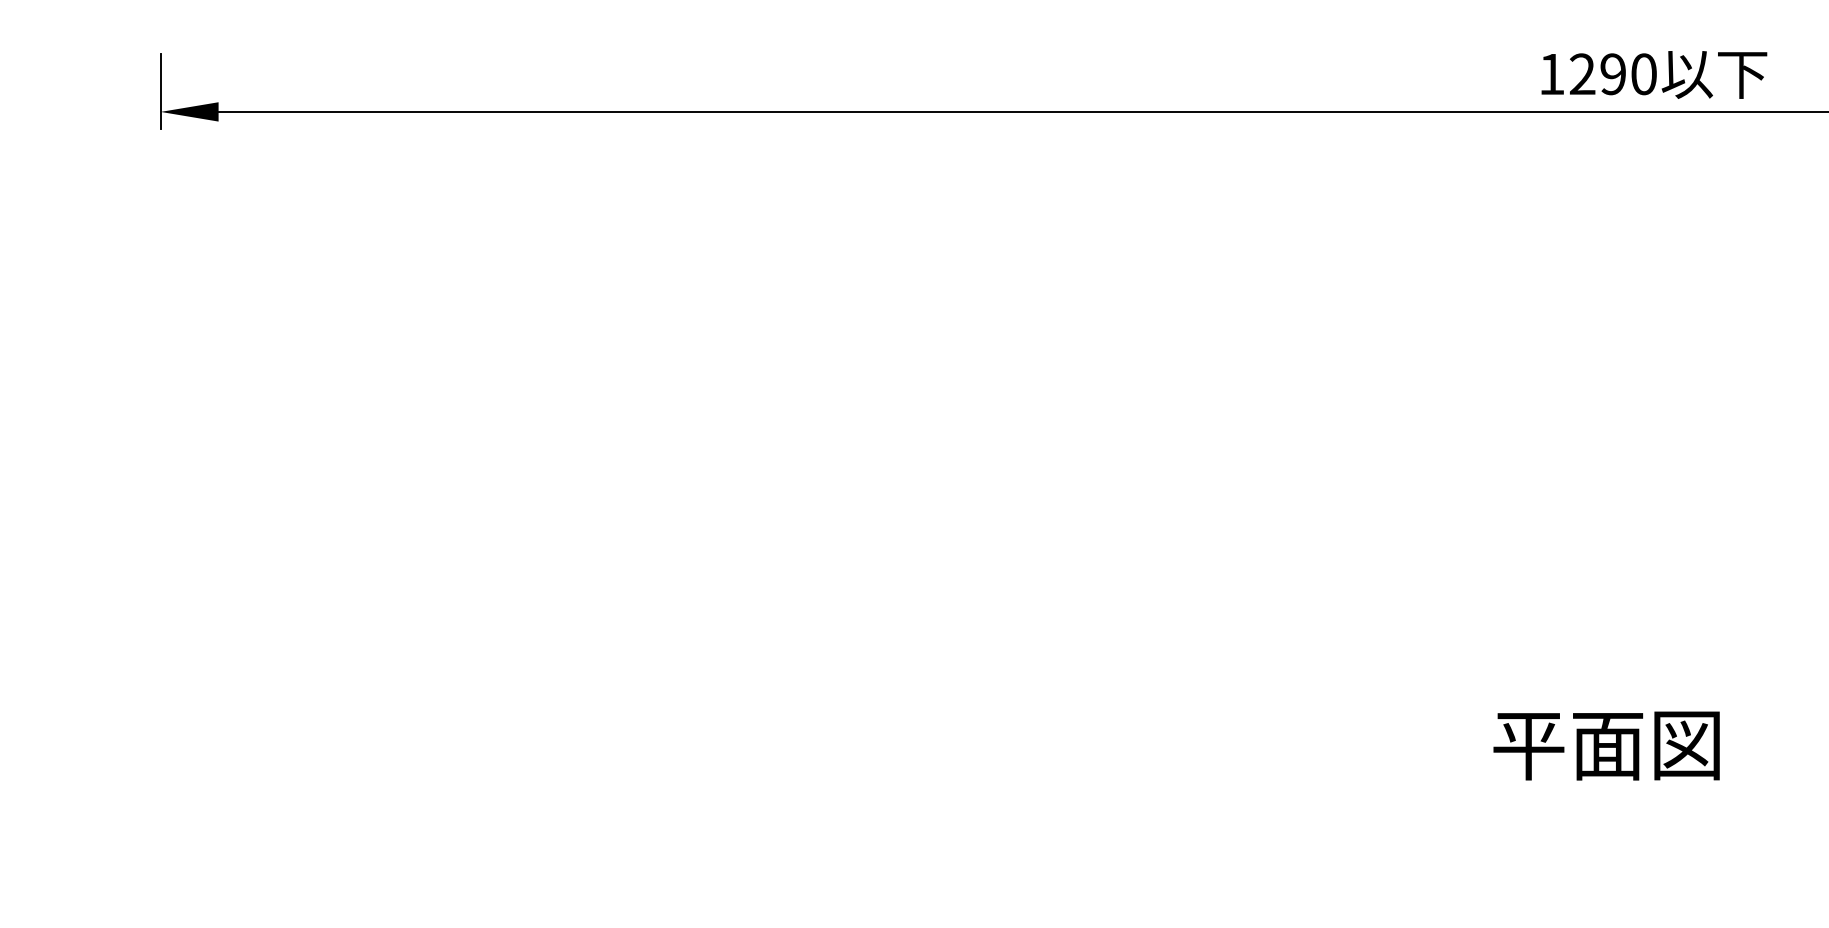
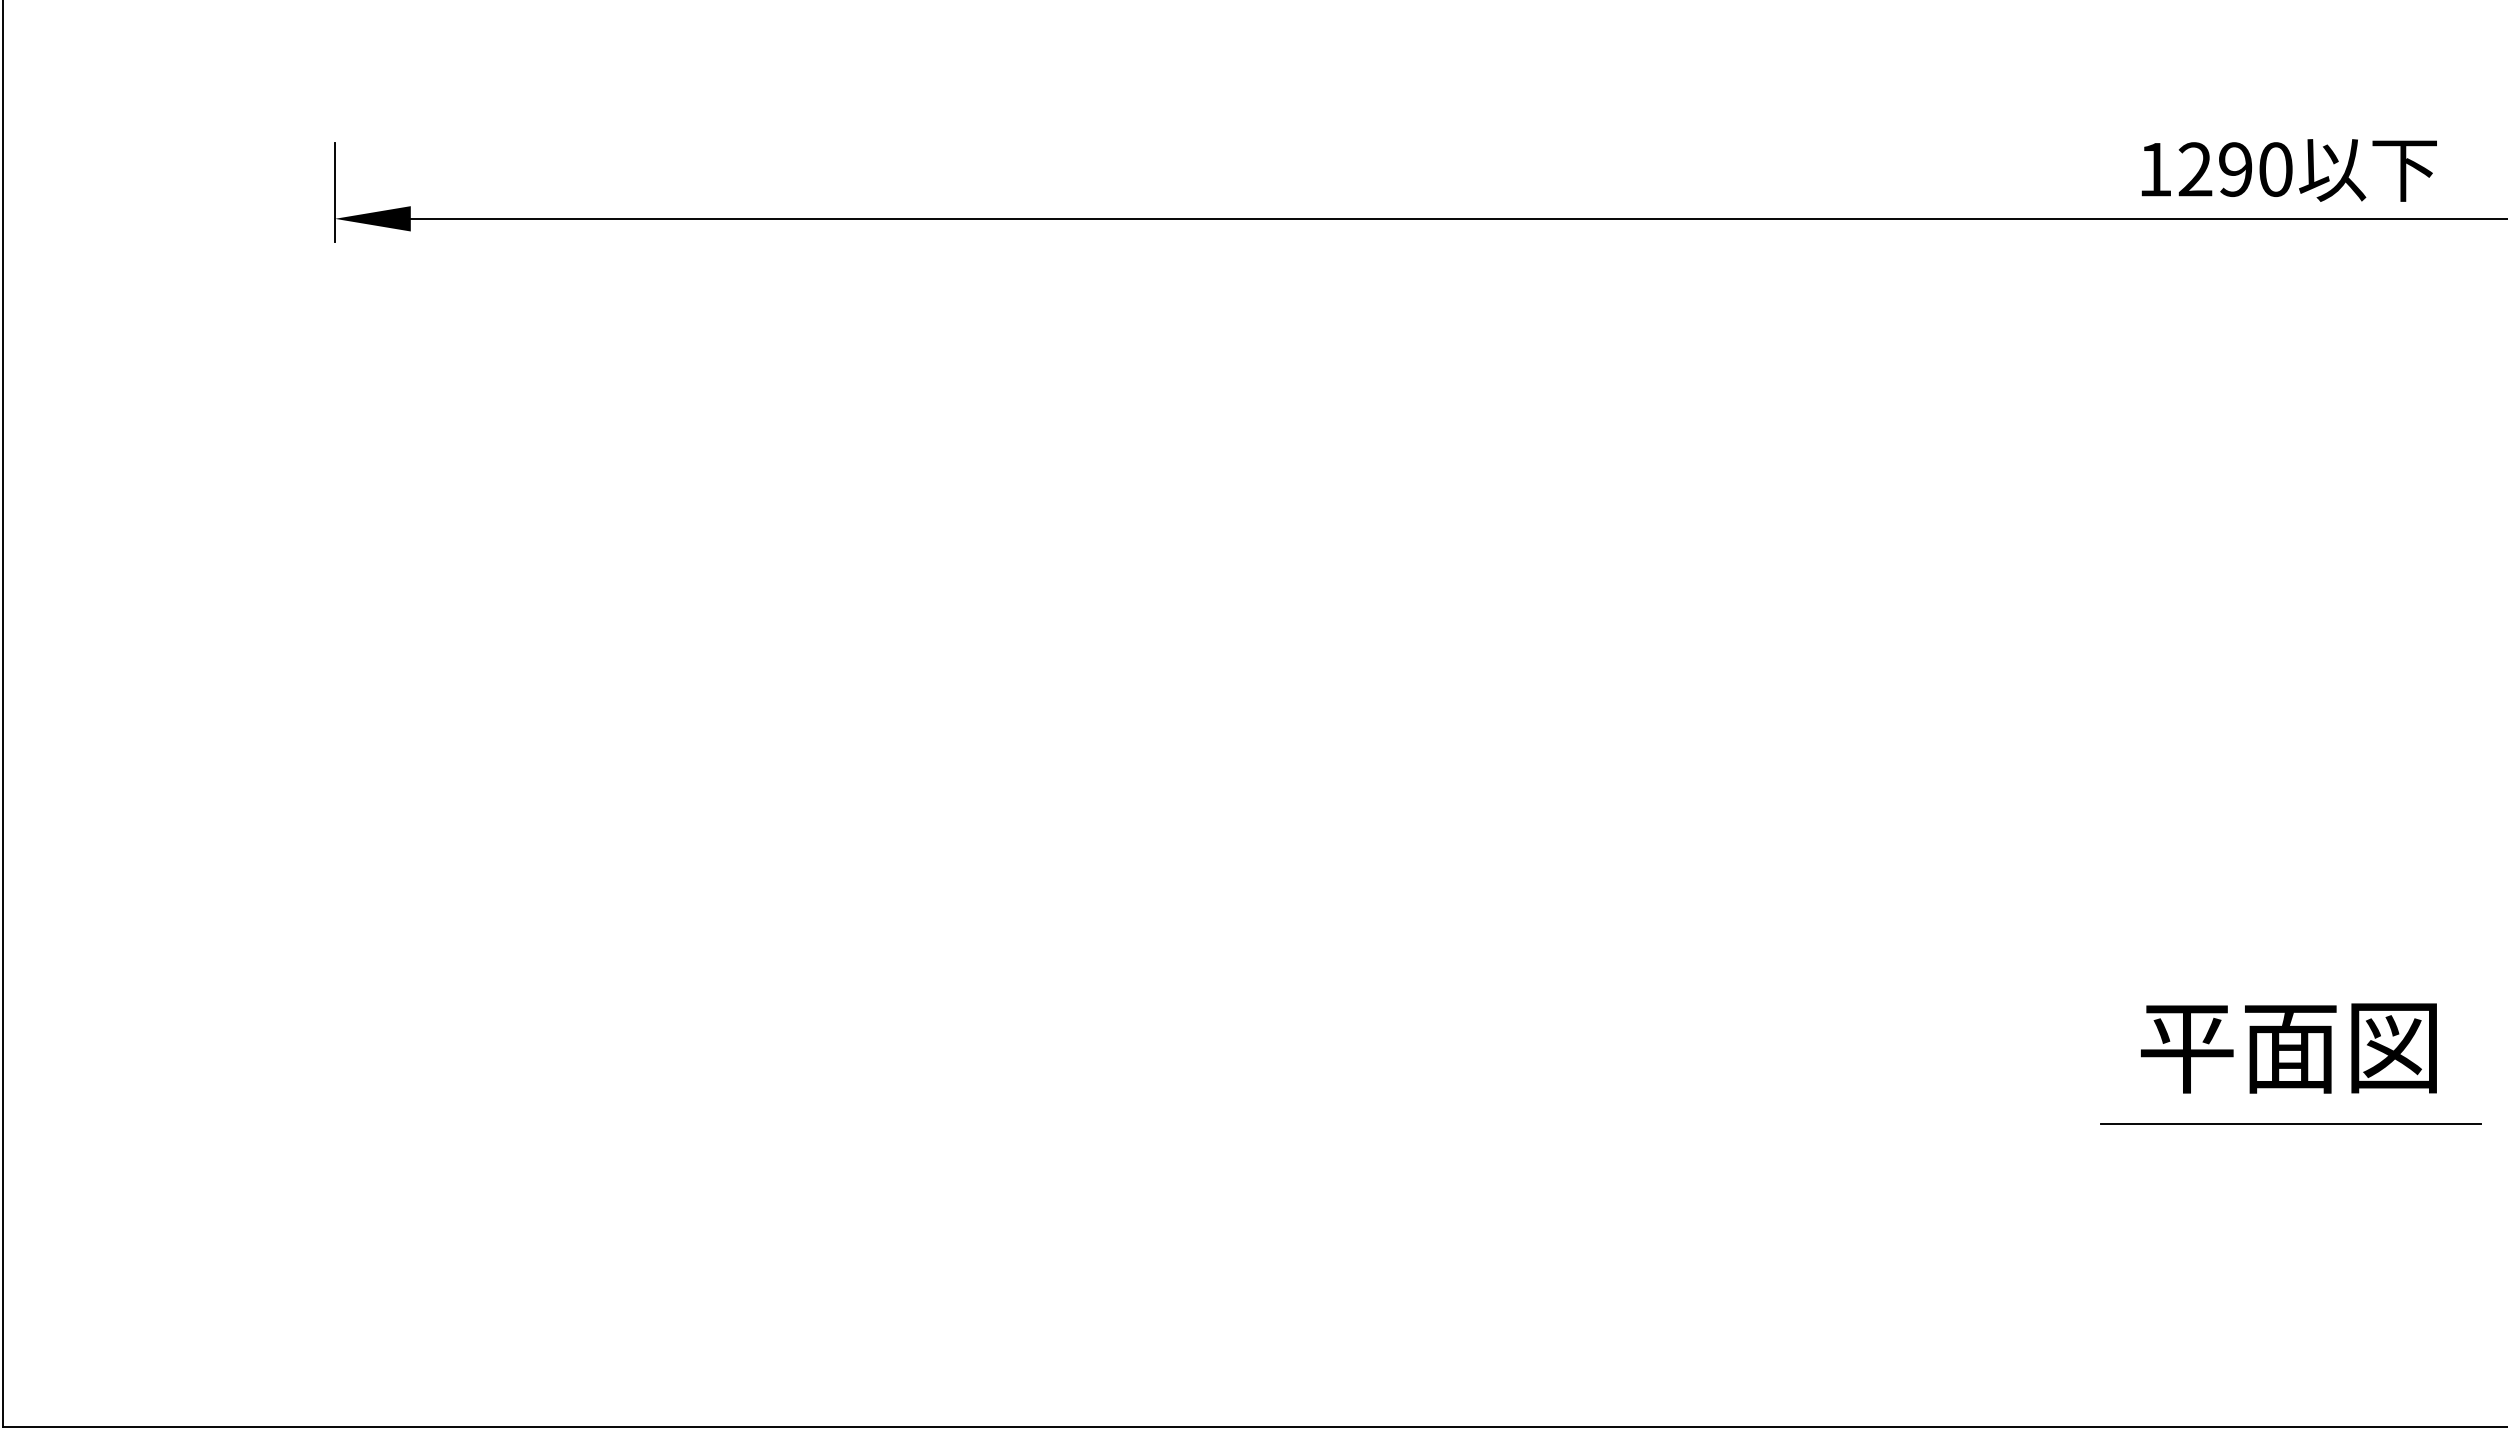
text: (1606, 746) -> (2288, 1048), moved
line: (1655, 804) -> (2290, 1124), added

